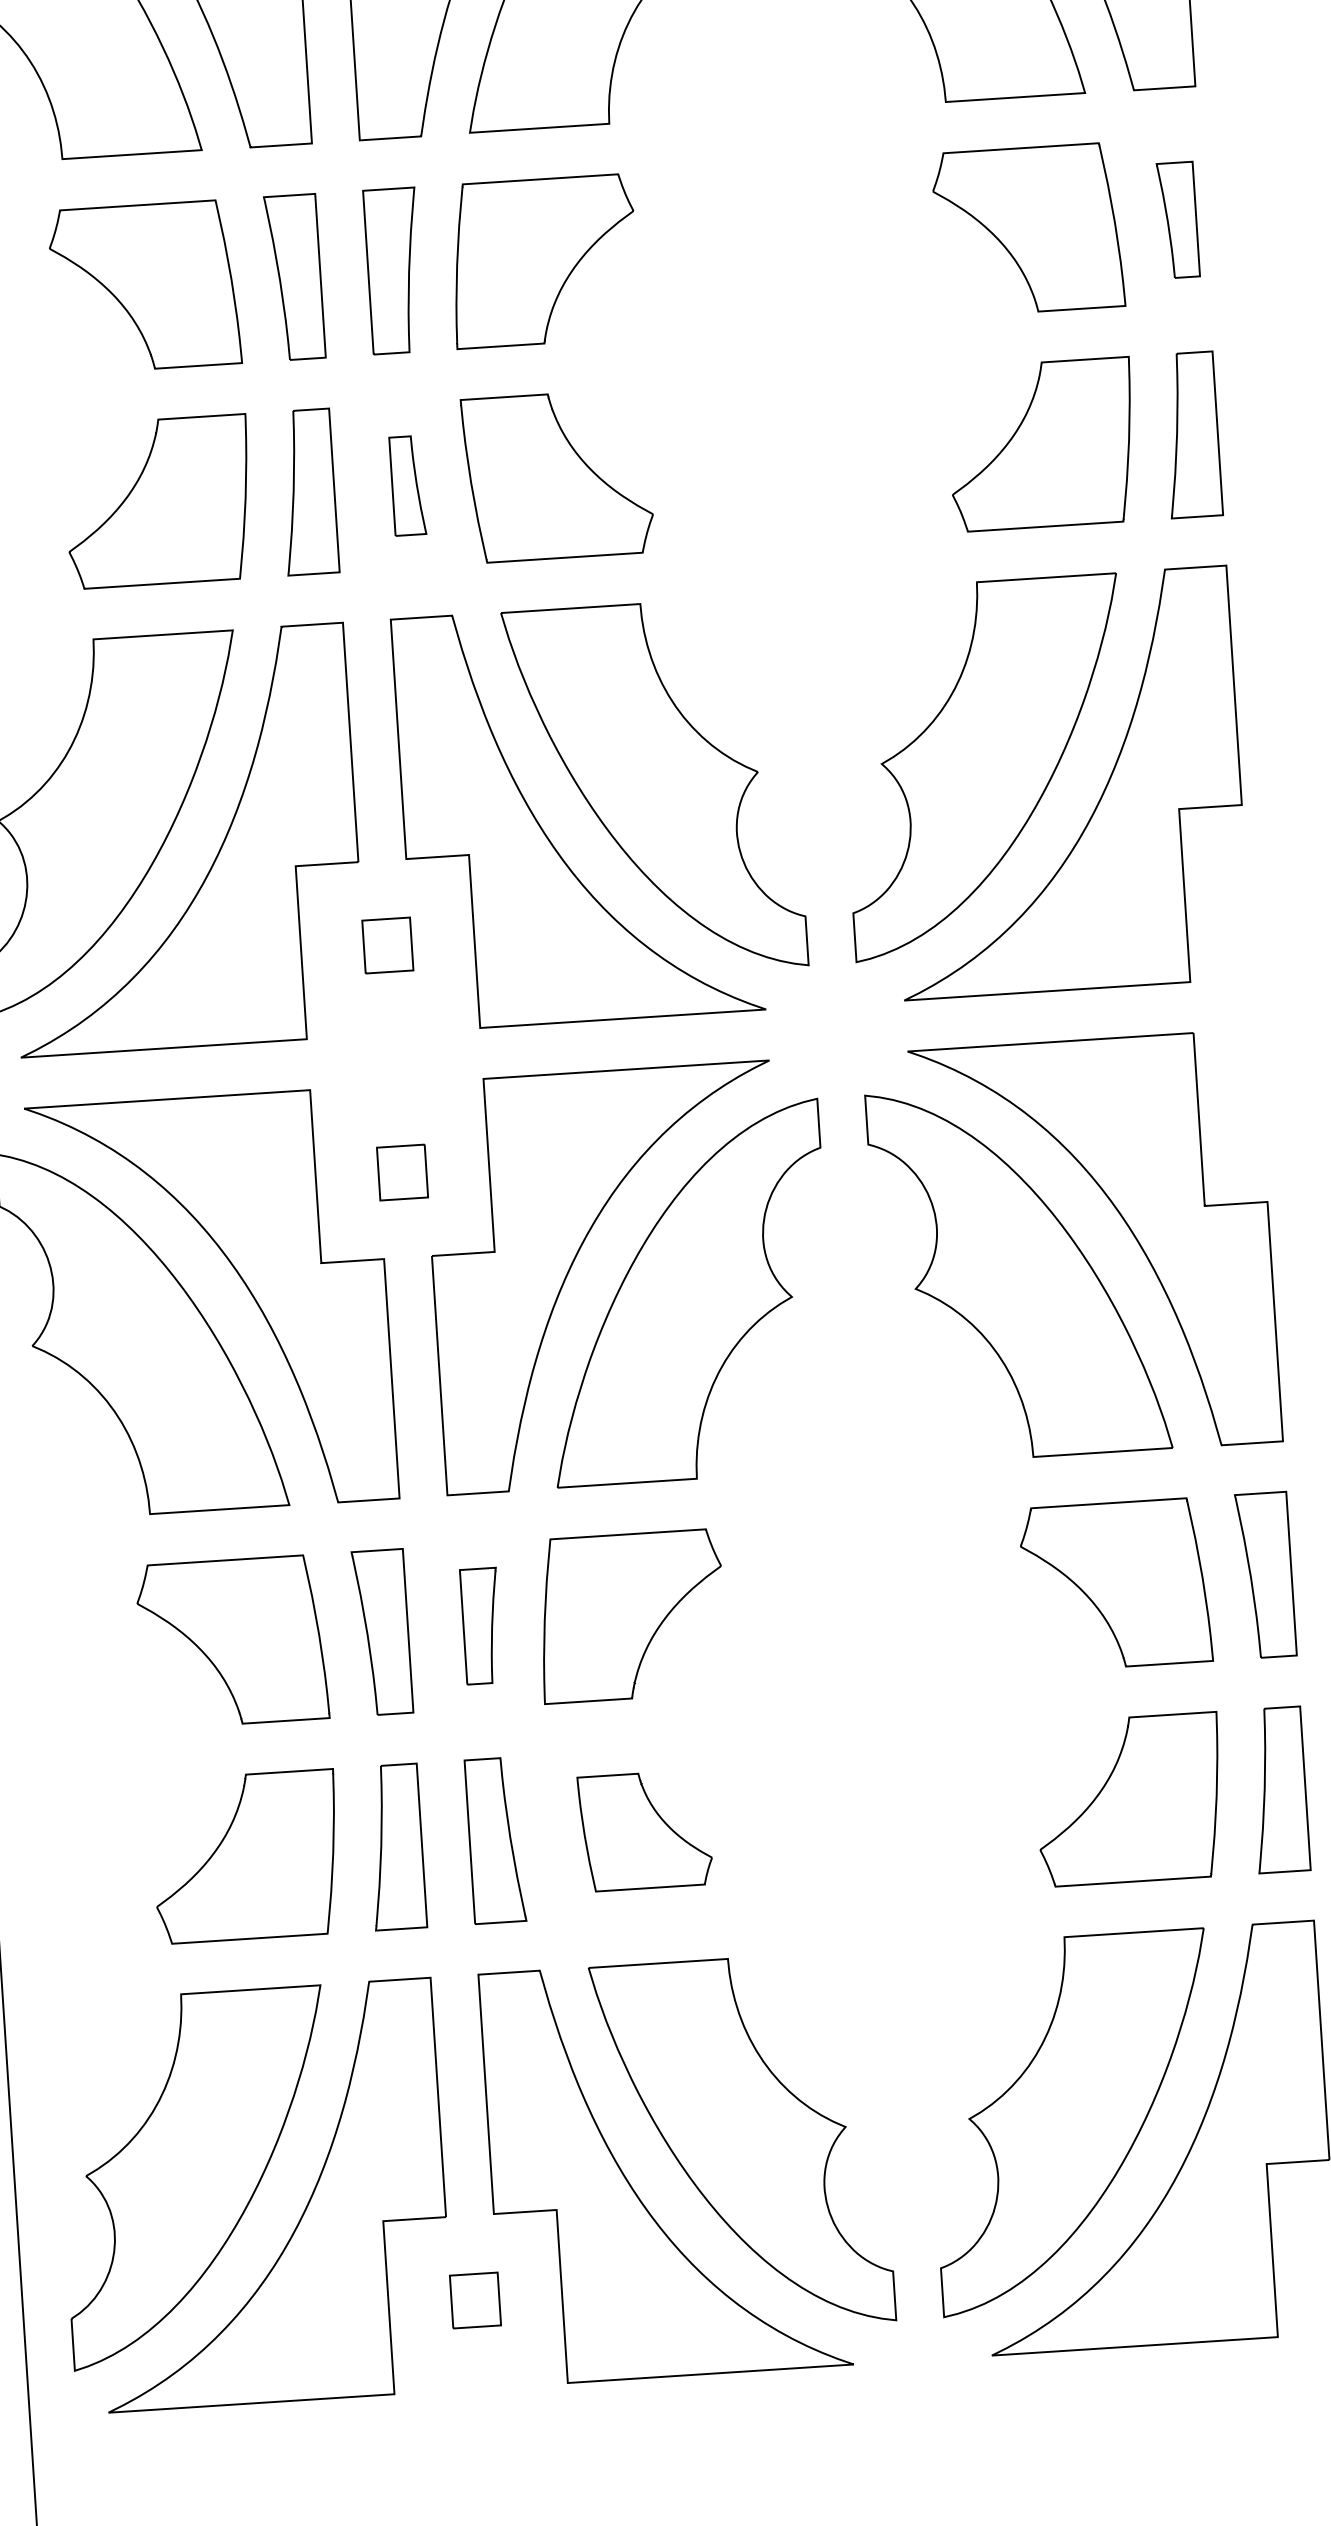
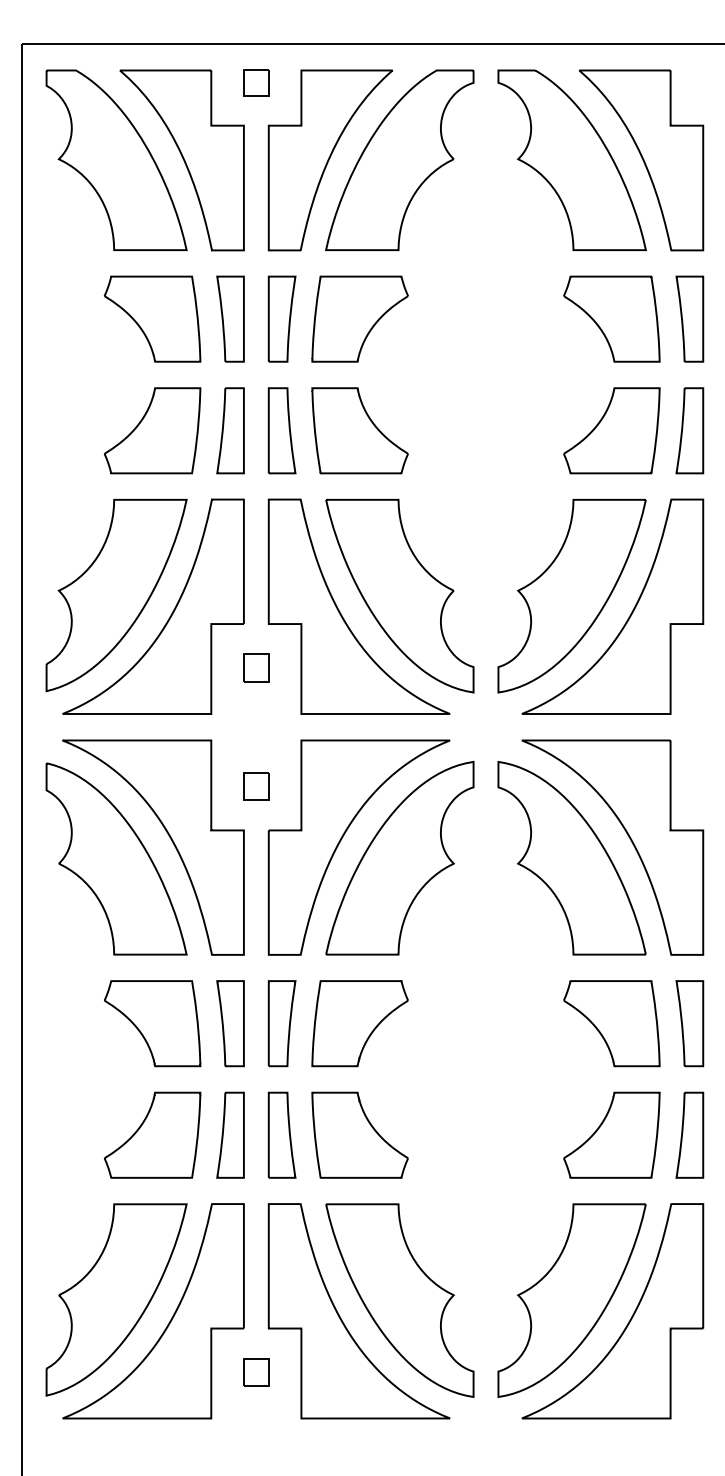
part: (1177, 219) -> (689, 318), size x1.43
part: (406, 485) -> (281, 430), size x1.67
part: (480, 1625) -> (281, 1023), size x1.43
part: (644, 1829) -> (359, 1134), size x1.43

